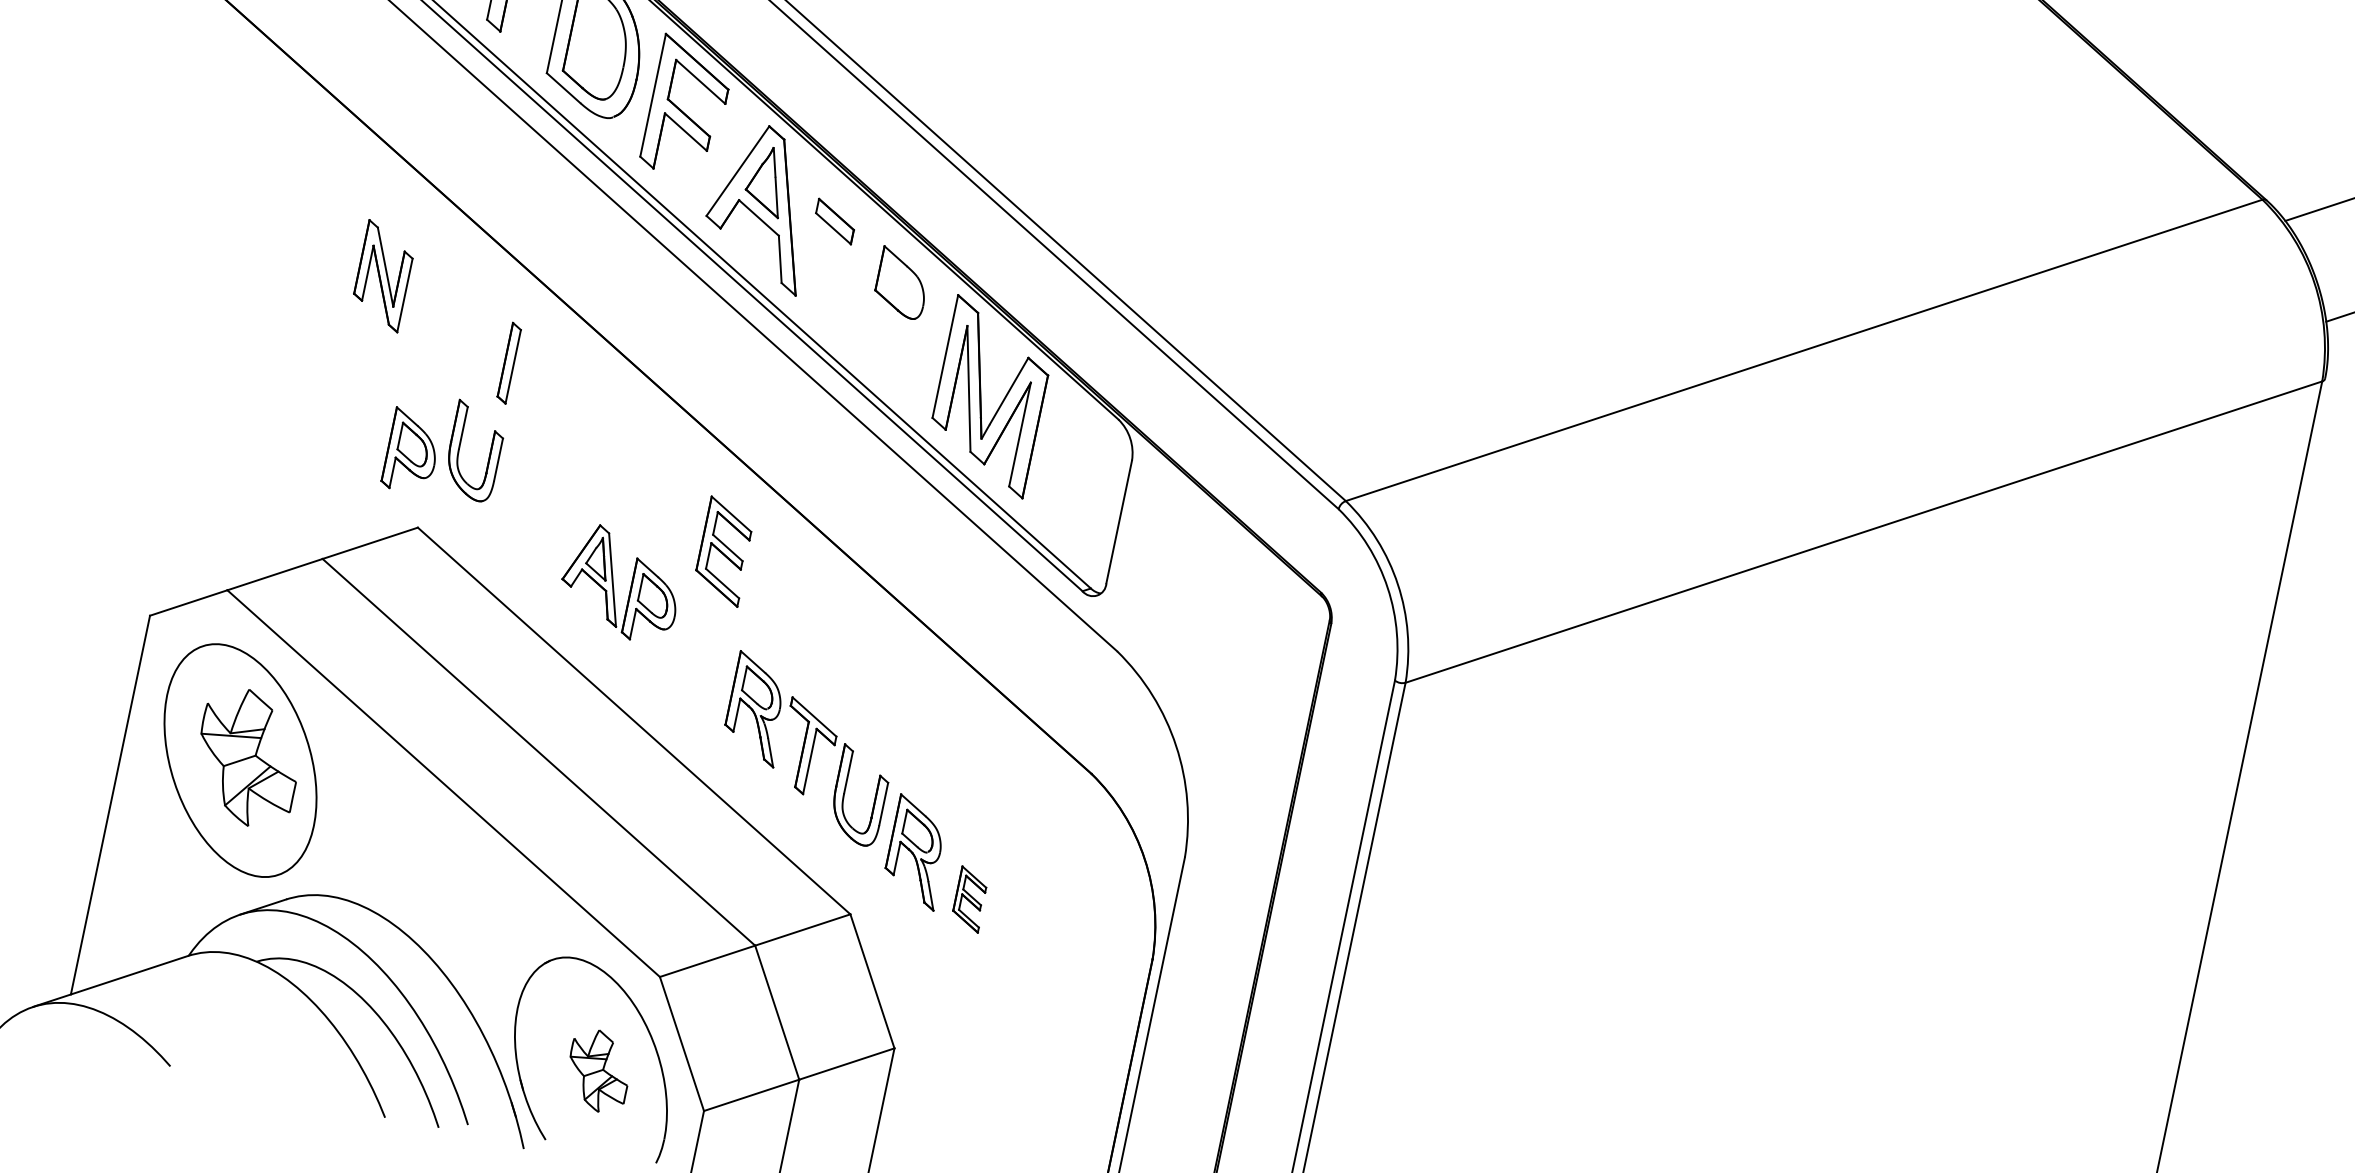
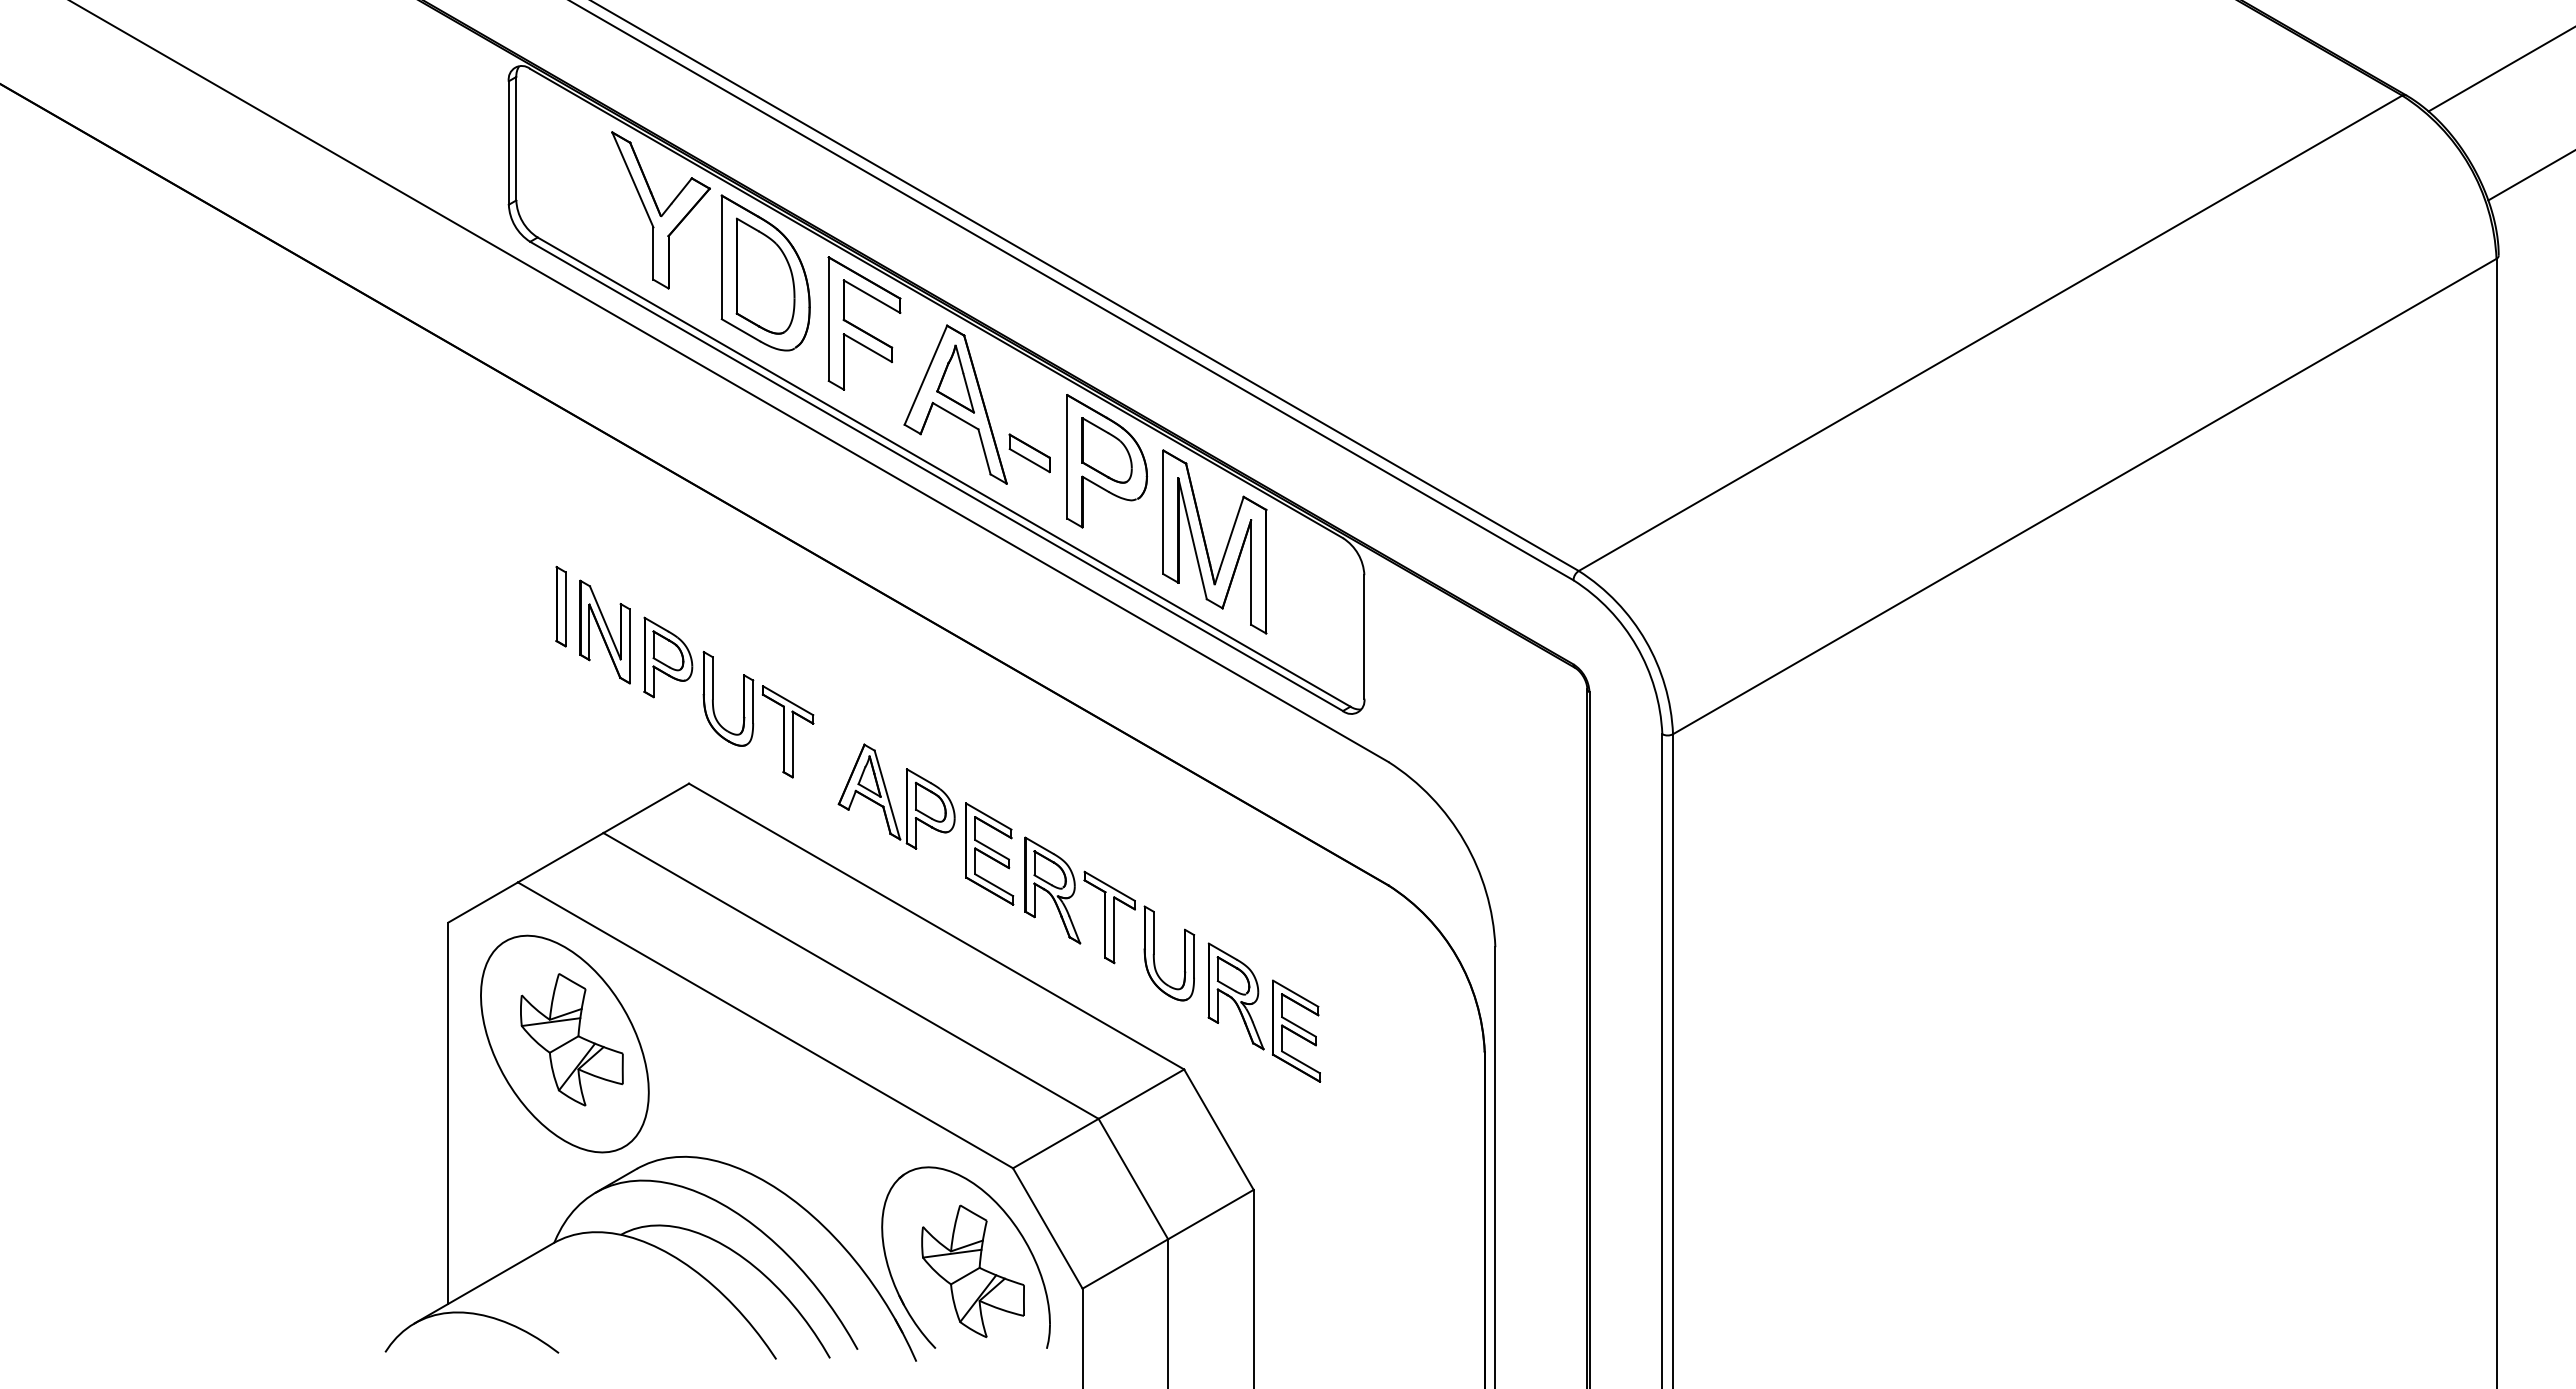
part: (834, 221) -> (1029, 453), moved
part: (382, 275) -> (604, 631), moved
part: (899, 294) -> (1106, 461), added
part: (508, 362) -> (560, 606), moved
part: (412, 451) -> (668, 657), moved
part: (526, 496) -> (787, 731), added
part: (724, 551) -> (989, 853), moved
part: (970, 898) -> (1296, 1030), size x1.67
part: (598, 1071) -> (972, 1271), size x1.67

